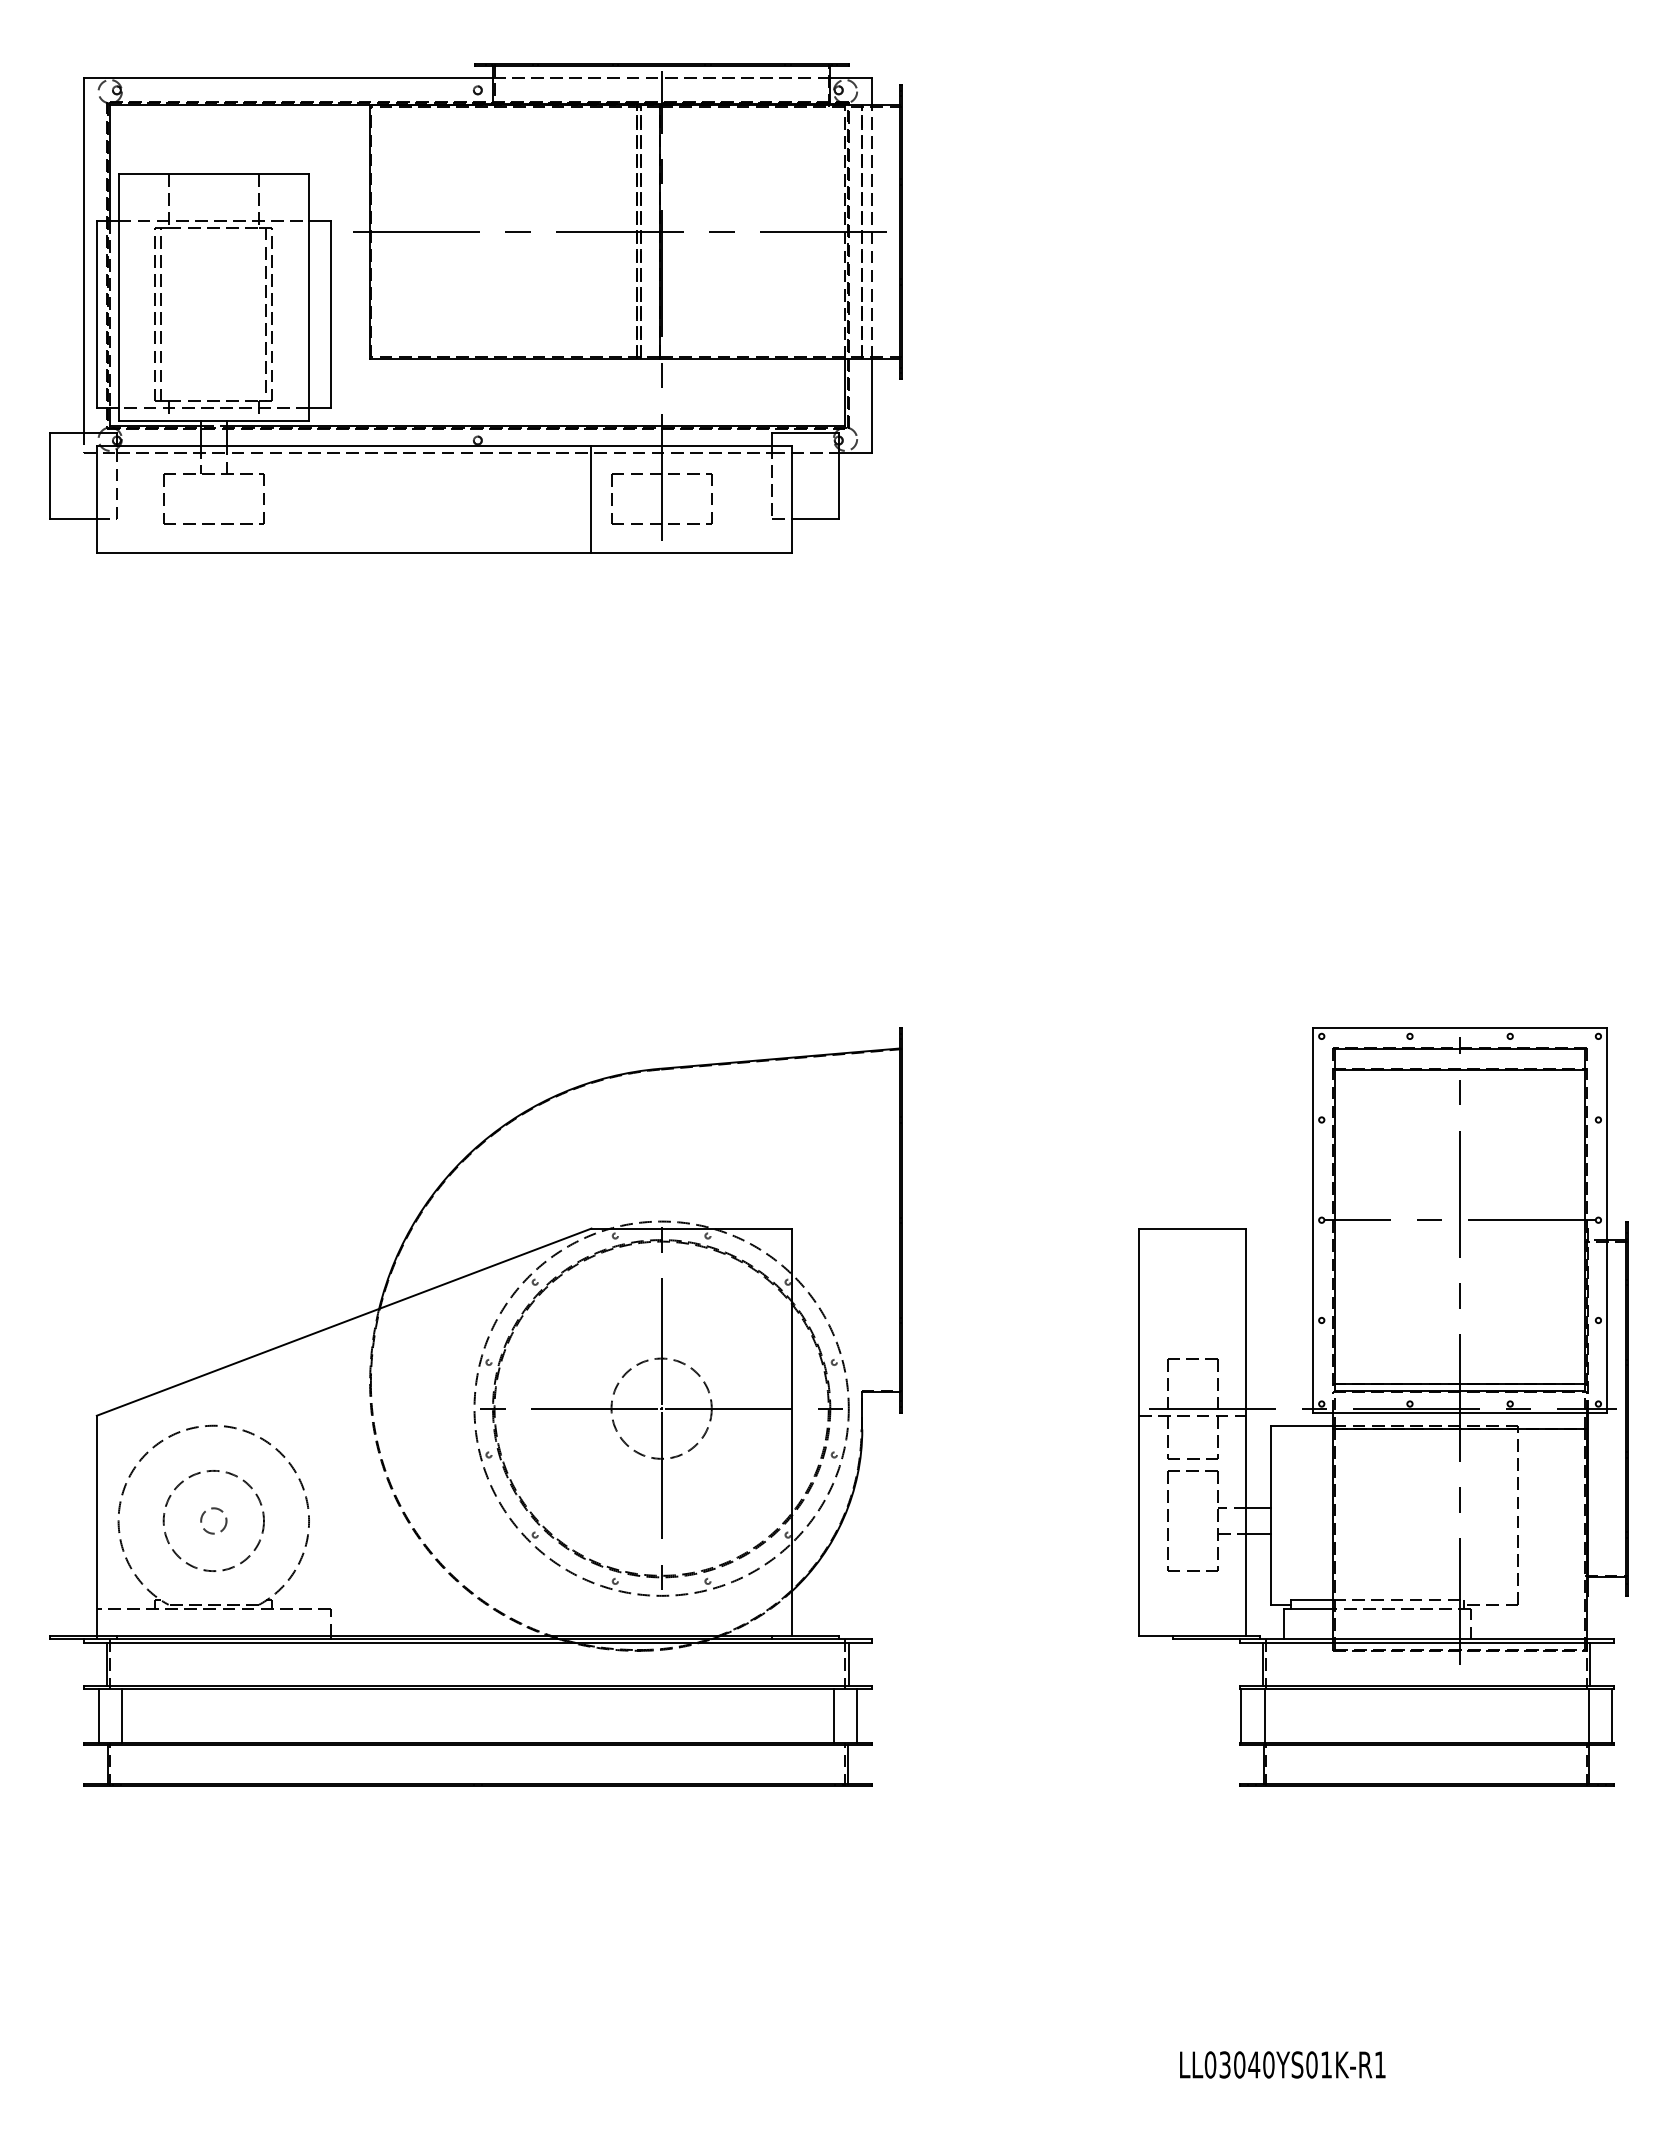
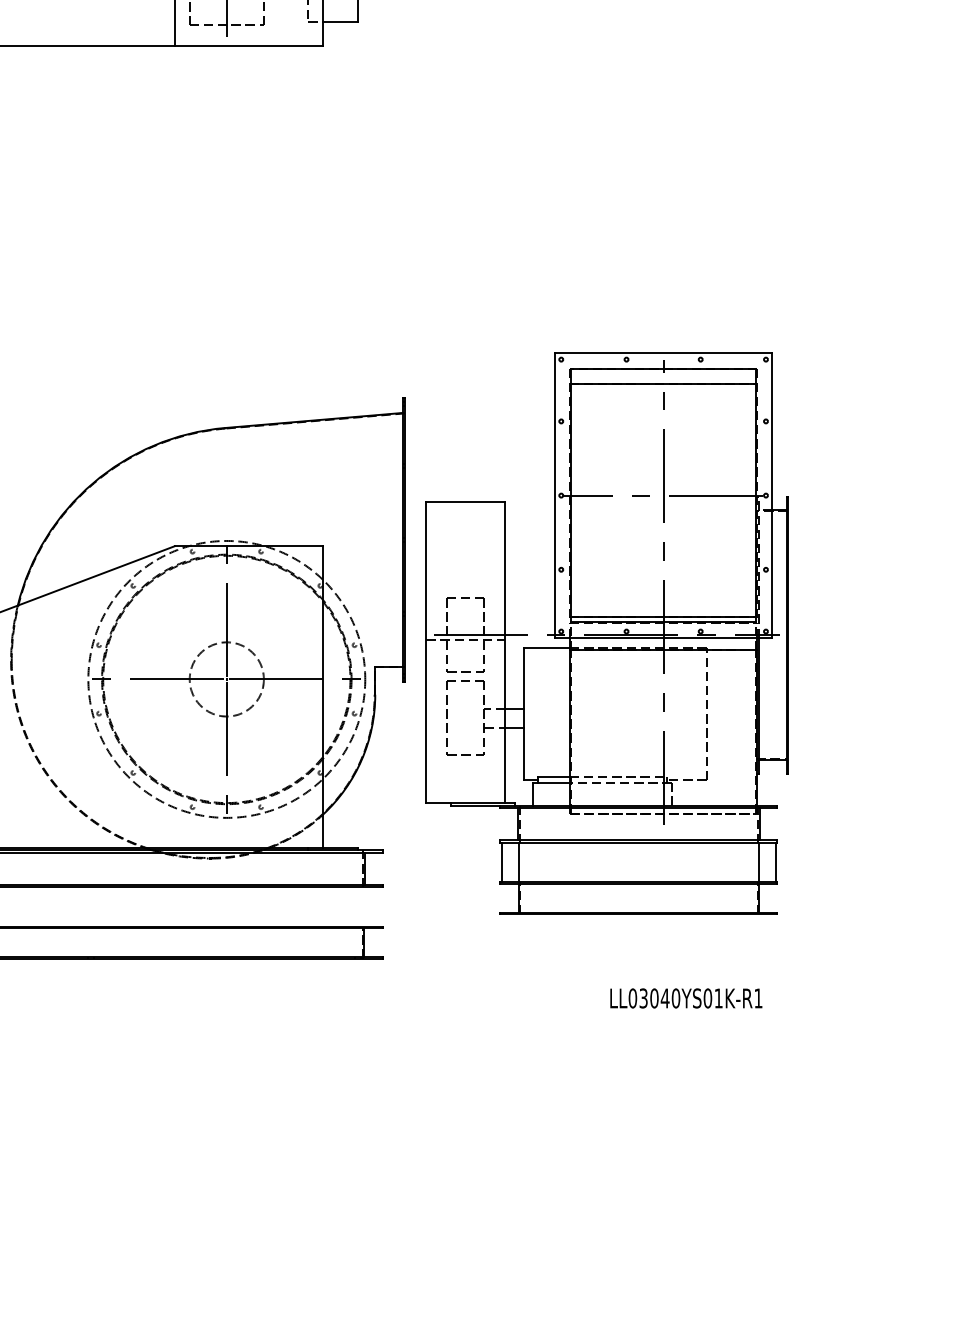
part: (1383, 1406) -> (606, 633), moved
line: (833, 1715) -> (353, 906), removed
line: (857, 1715) -> (371, 906), removed
text: (1282, 2064) -> (686, 998), moved

